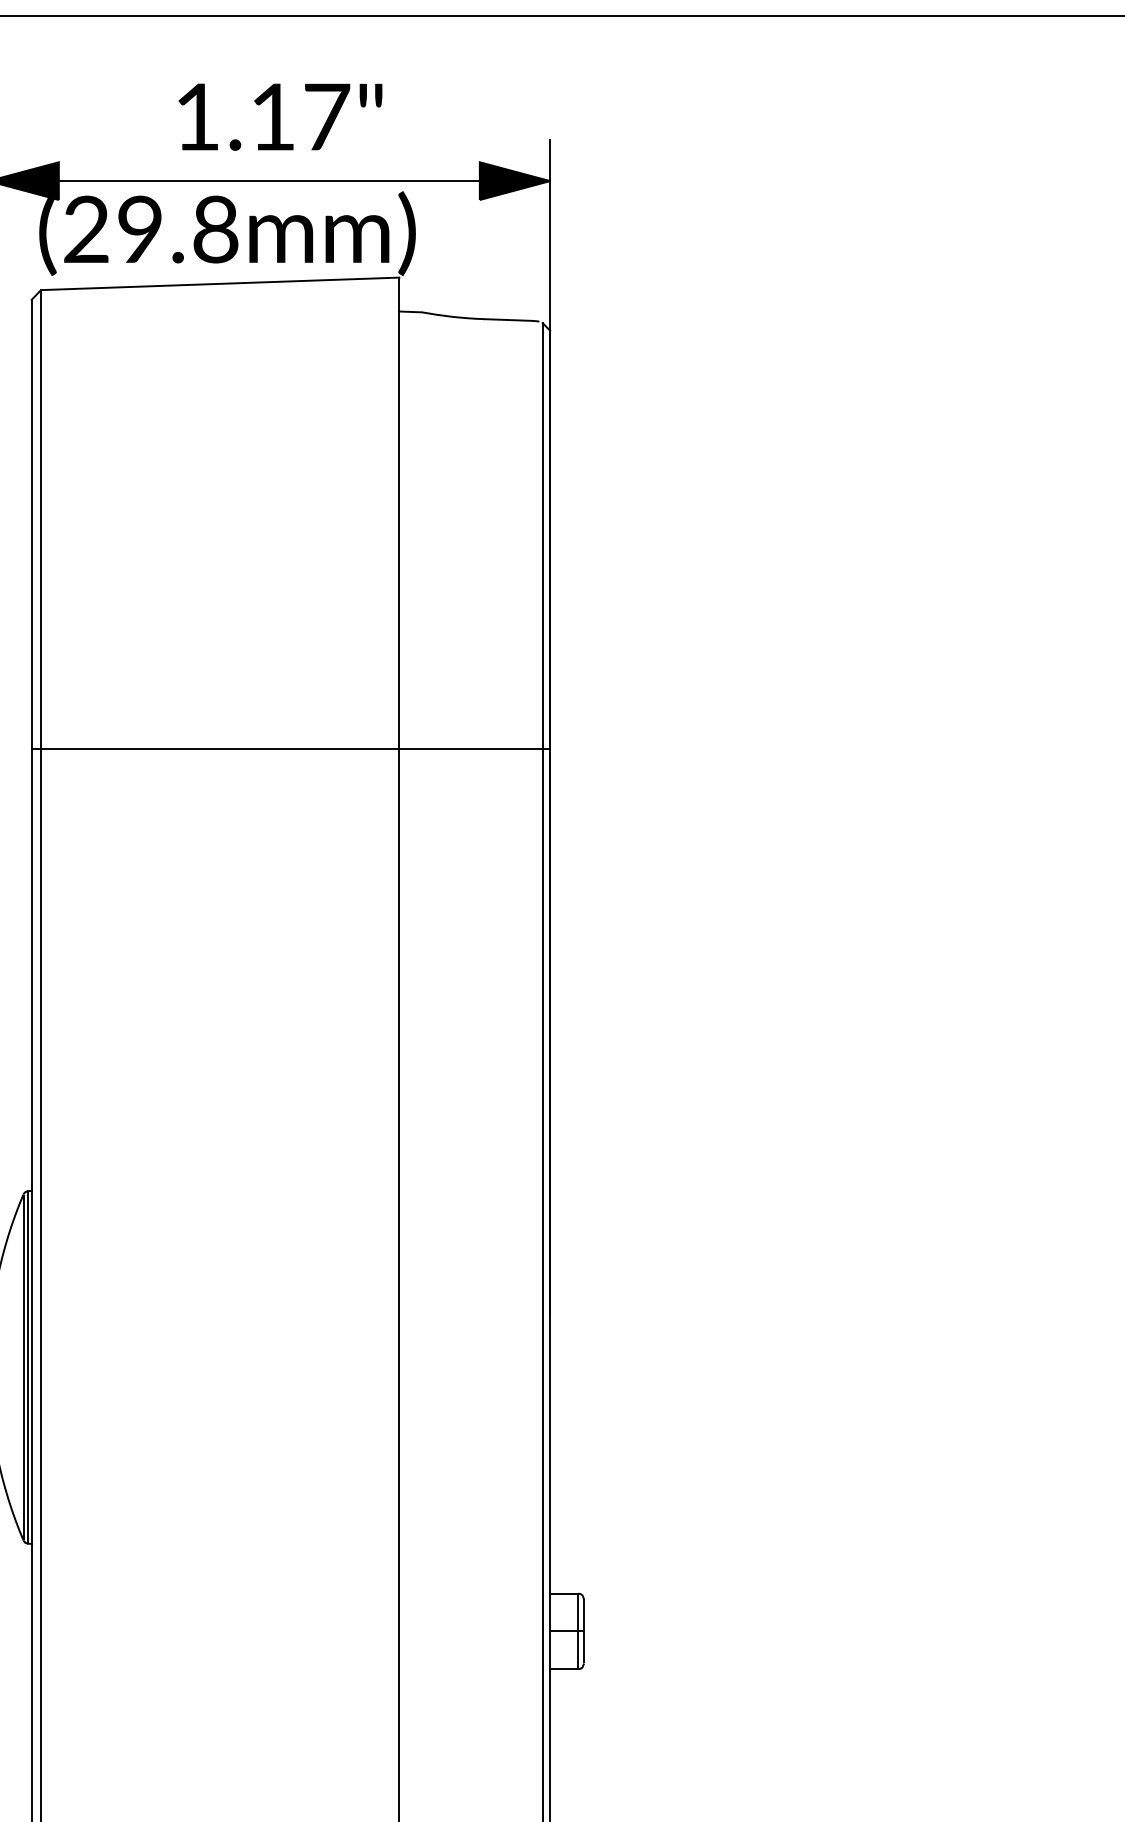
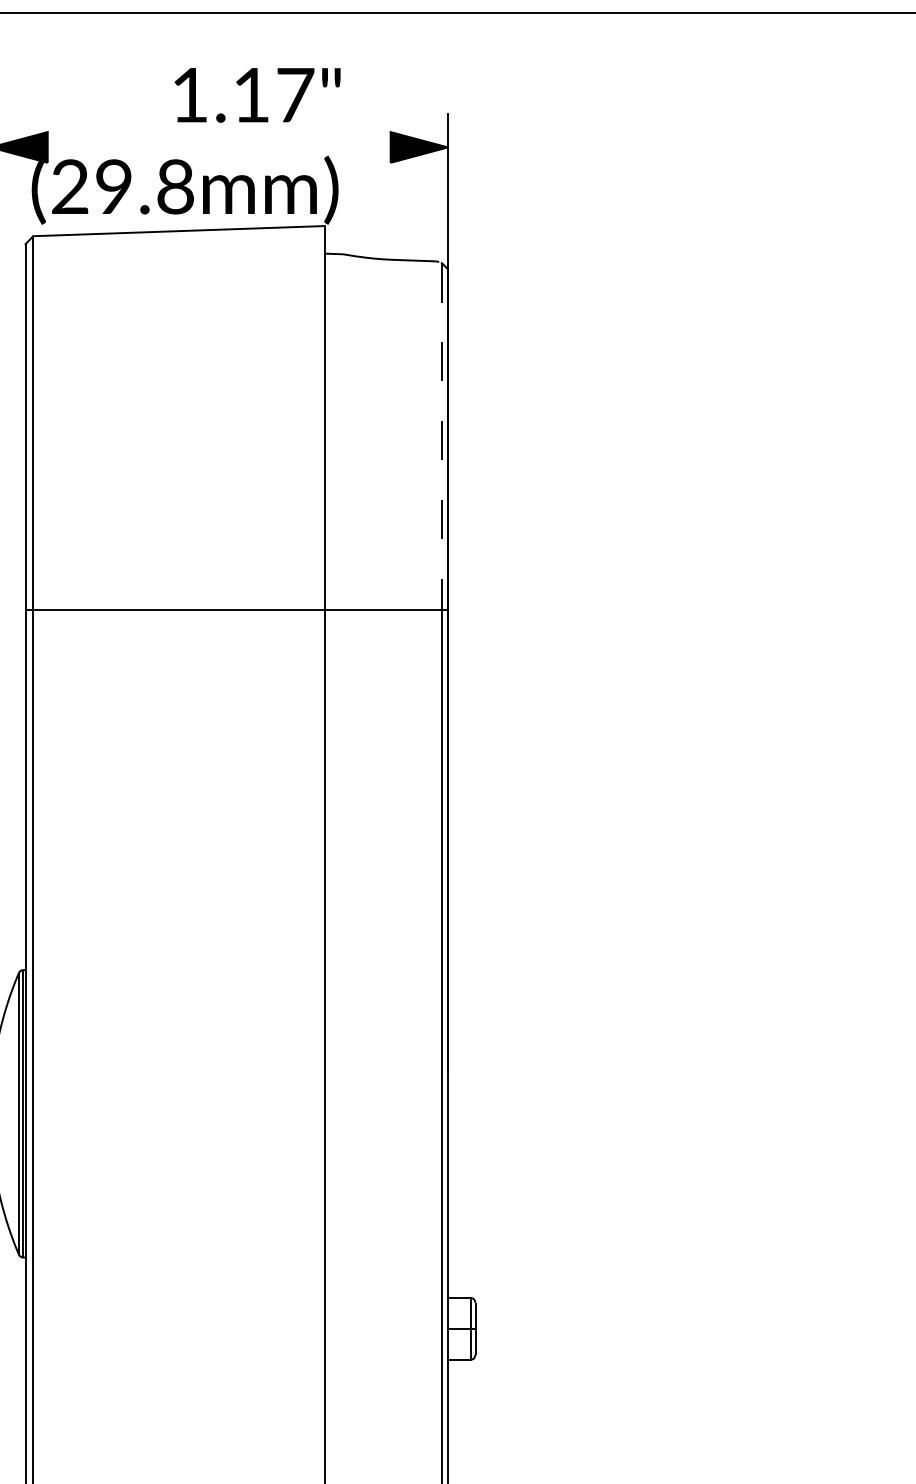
text: (280, 116) -> (257, 94), moved
line: (304, 181) -> (247, 147), removed
line: (542, 536) -> (441, 436), solid -> dashed

